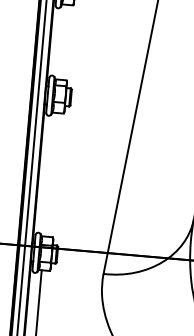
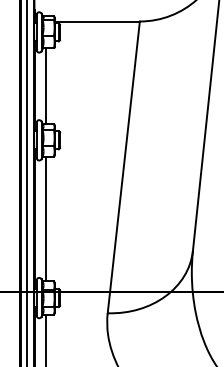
line: (61, 41) -> (45, 85), added
line: (49, 175) -> (45, 219), added

